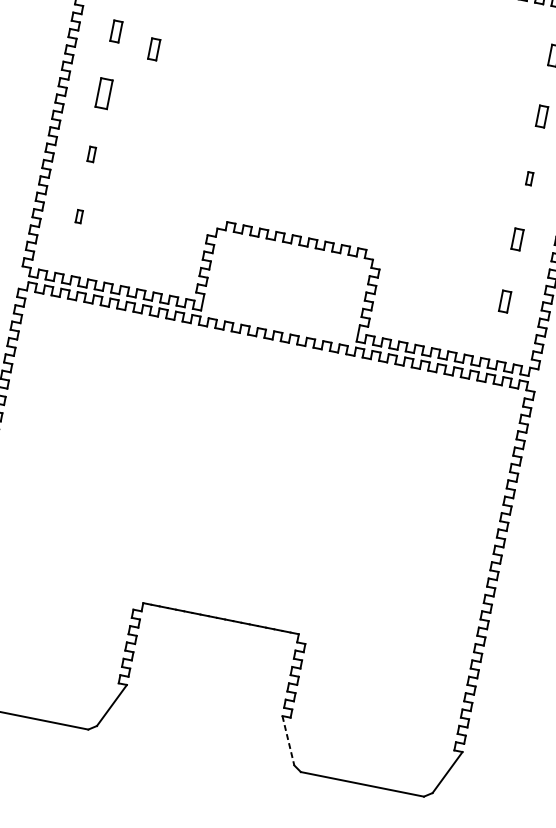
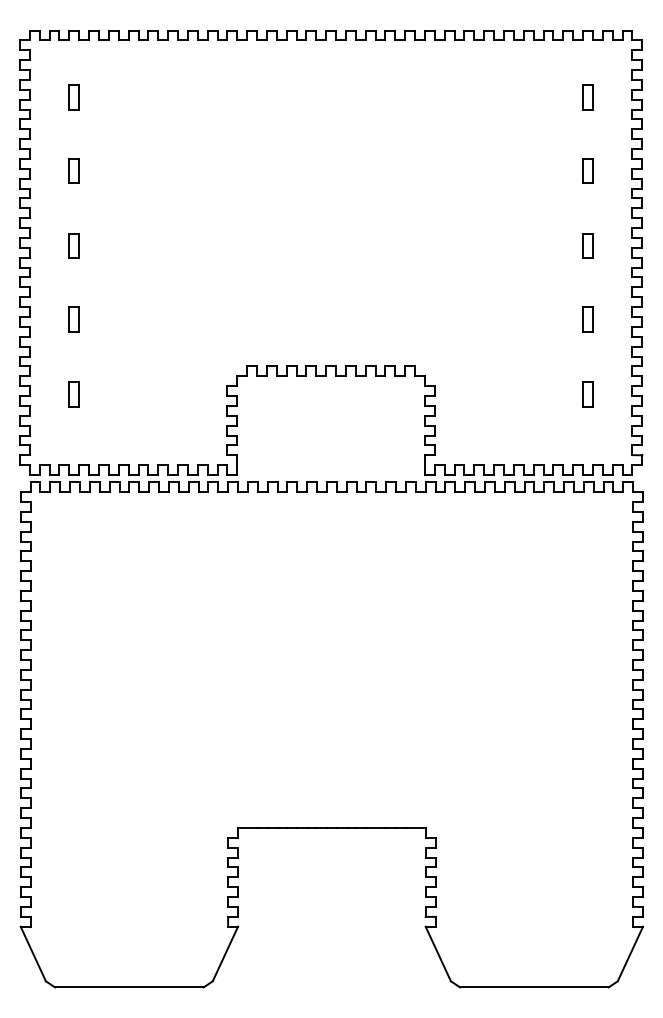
part: (153, 48) -> (121, 182), removed
part: (103, 93) -> (73, 245), size x0.71
part: (91, 154) -> (73, 319), size x1.43
part: (529, 178) -> (587, 245), size x1.67
part: (78, 216) -> (73, 394), size x1.67
line: (288, 741) -> (438, 954), dashed -> solid

